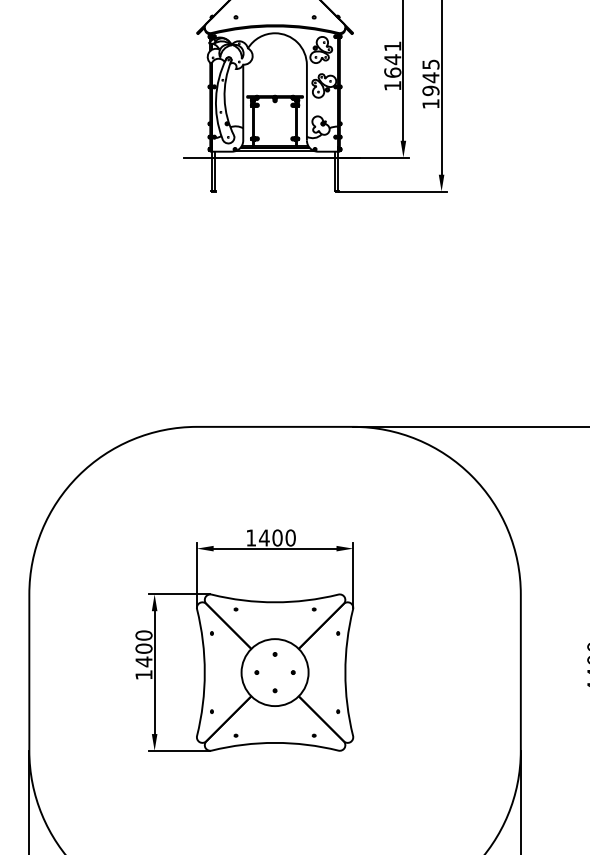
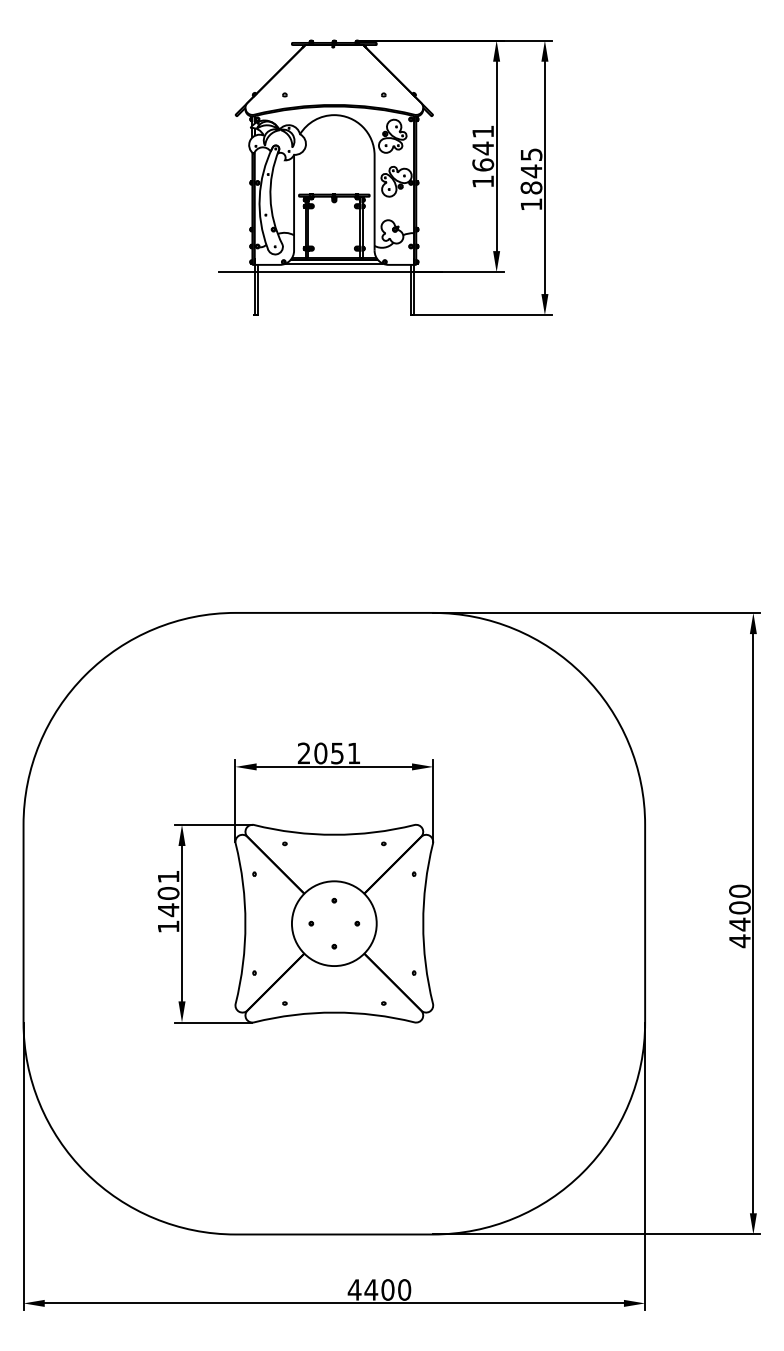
text: (430, 90) -> (531, 187), 1945 -> 1845
text: (270, 538) -> (328, 753), 1400 -> 2051
text: (143, 635) -> (168, 876), 1400 -> 1401

